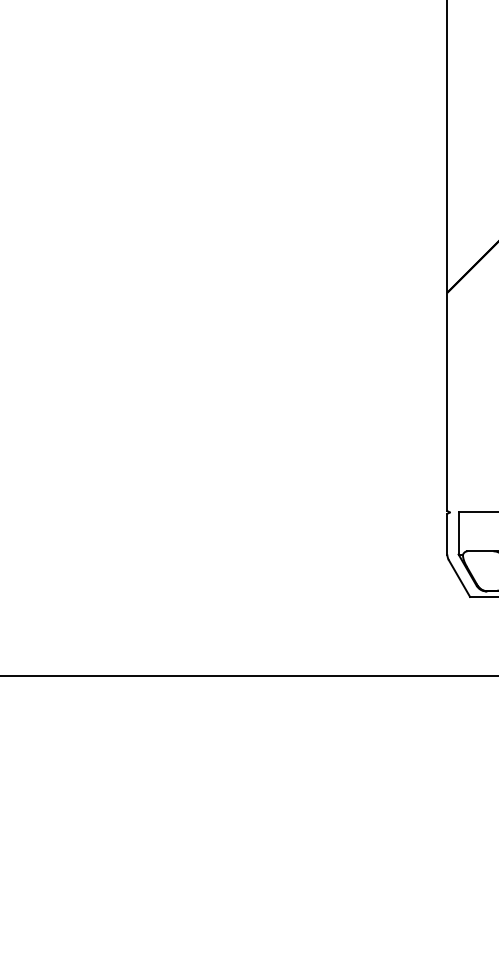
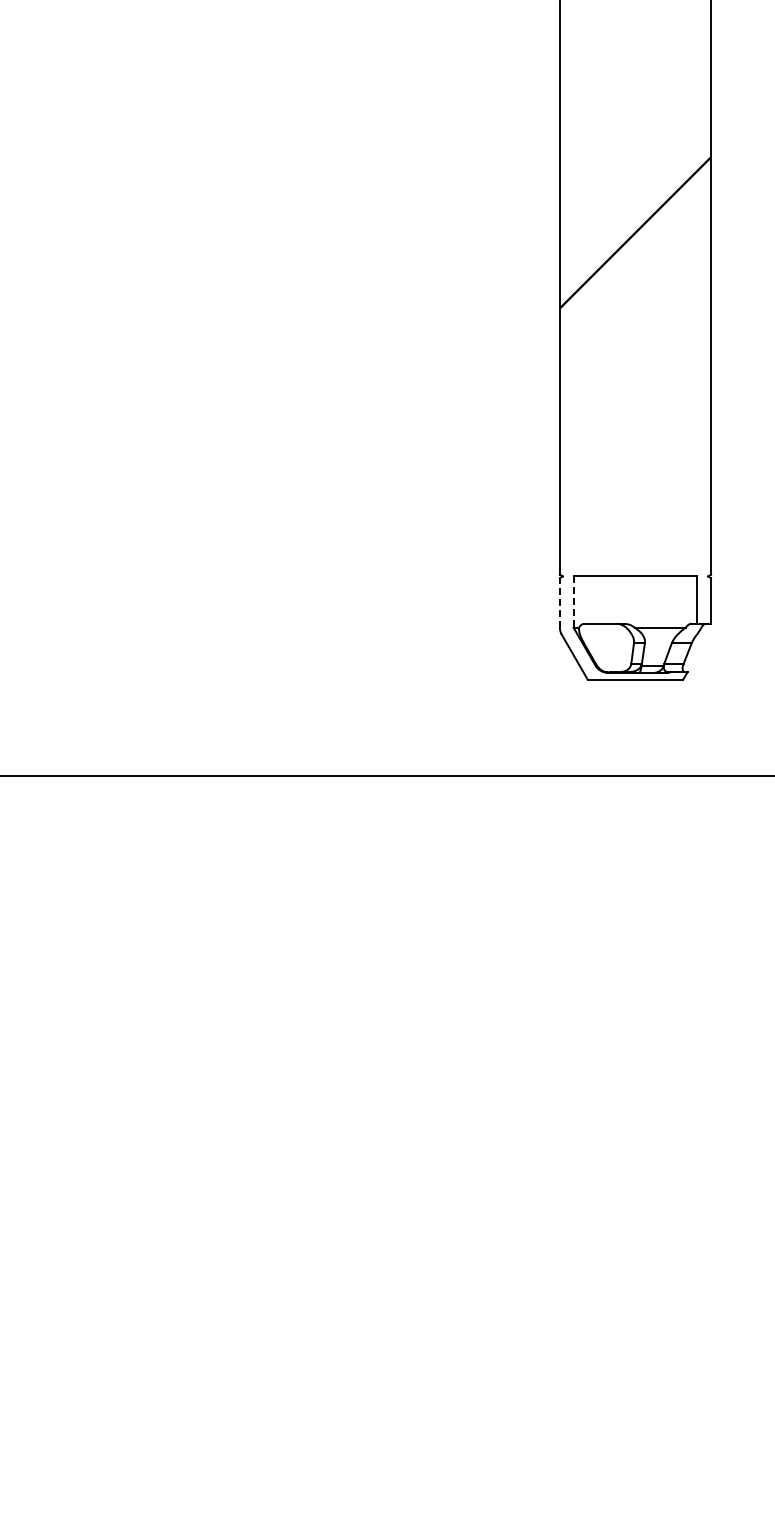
line: (447, 533) -> (559, 602), solid -> dashed
line: (458, 533) -> (573, 602), solid -> dashed

